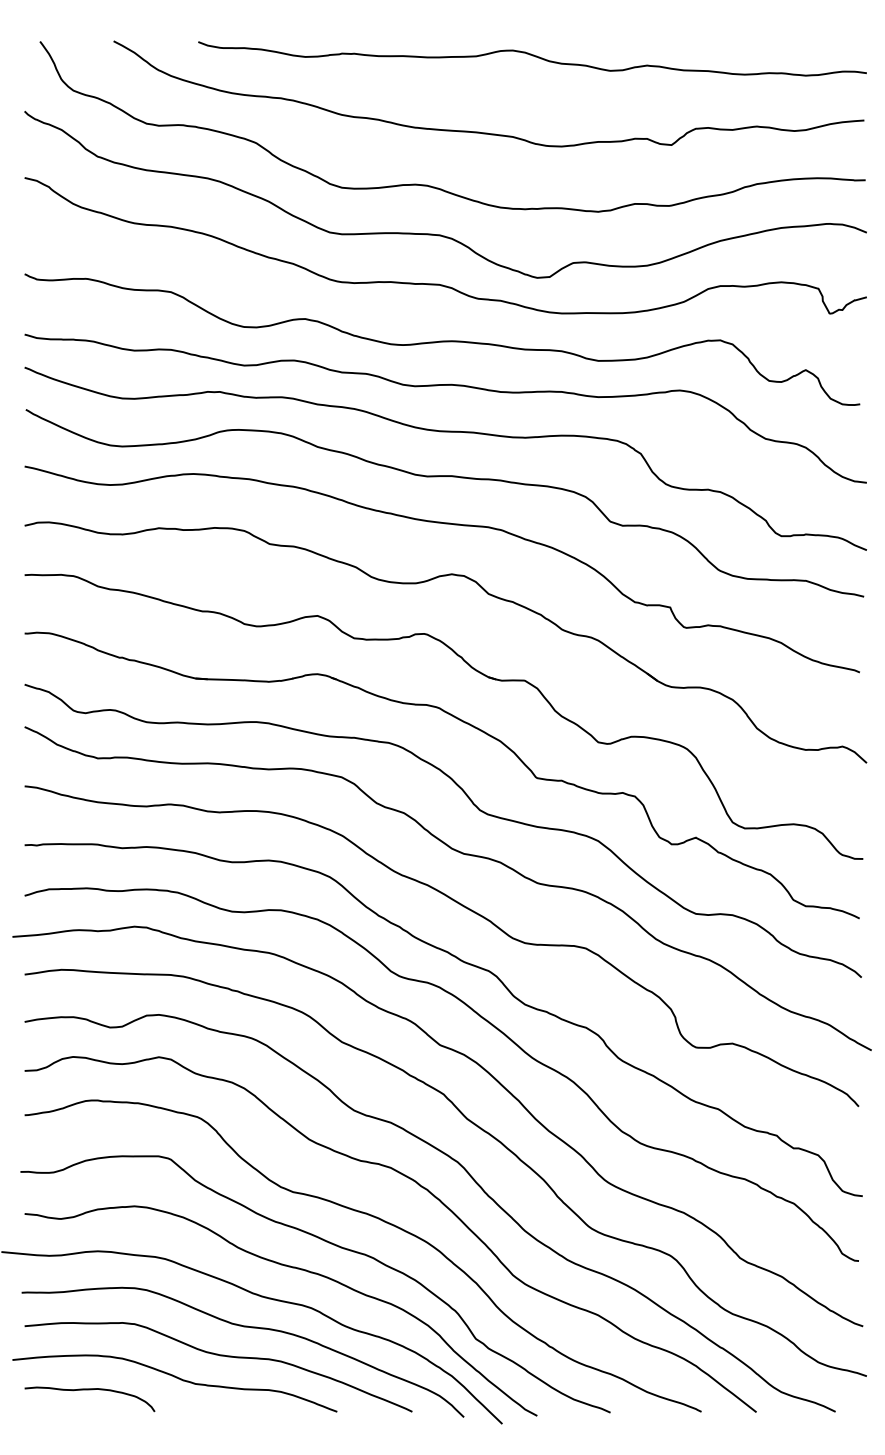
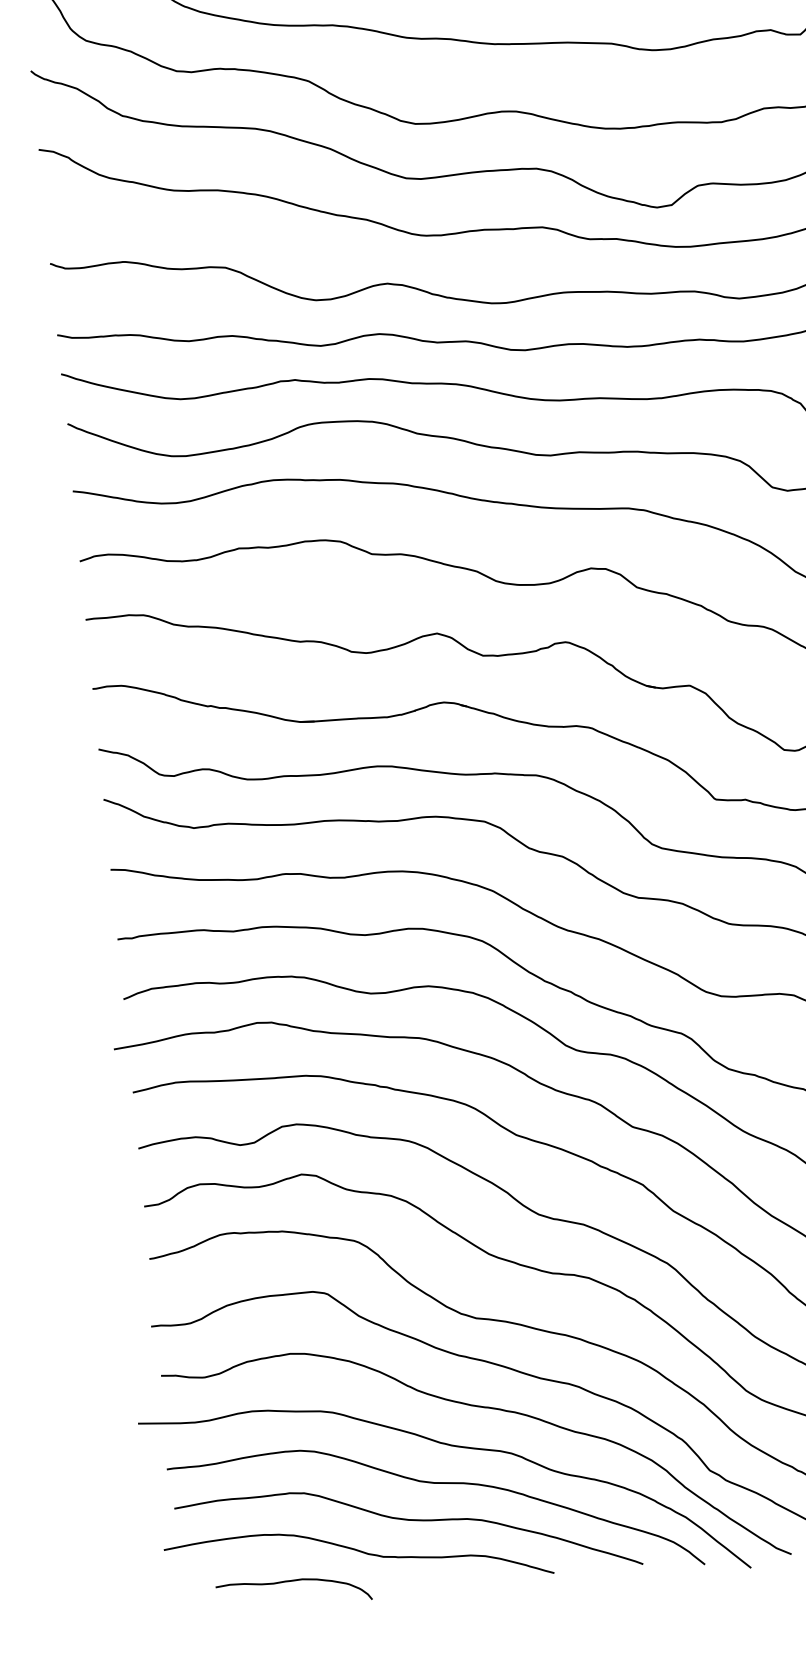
curve: (89, 1390) -> (292, 1582), moved

